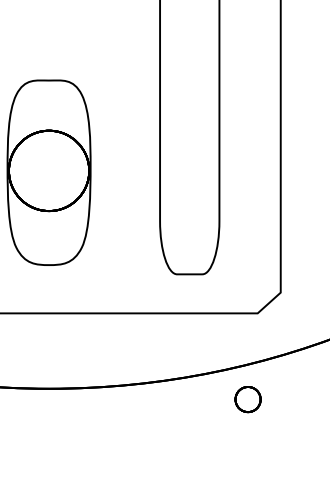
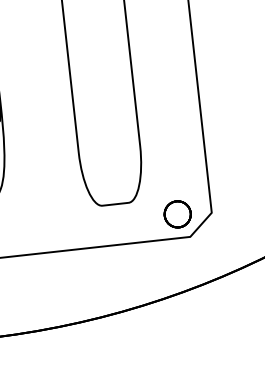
part: (247, 399) -> (177, 214), moved

